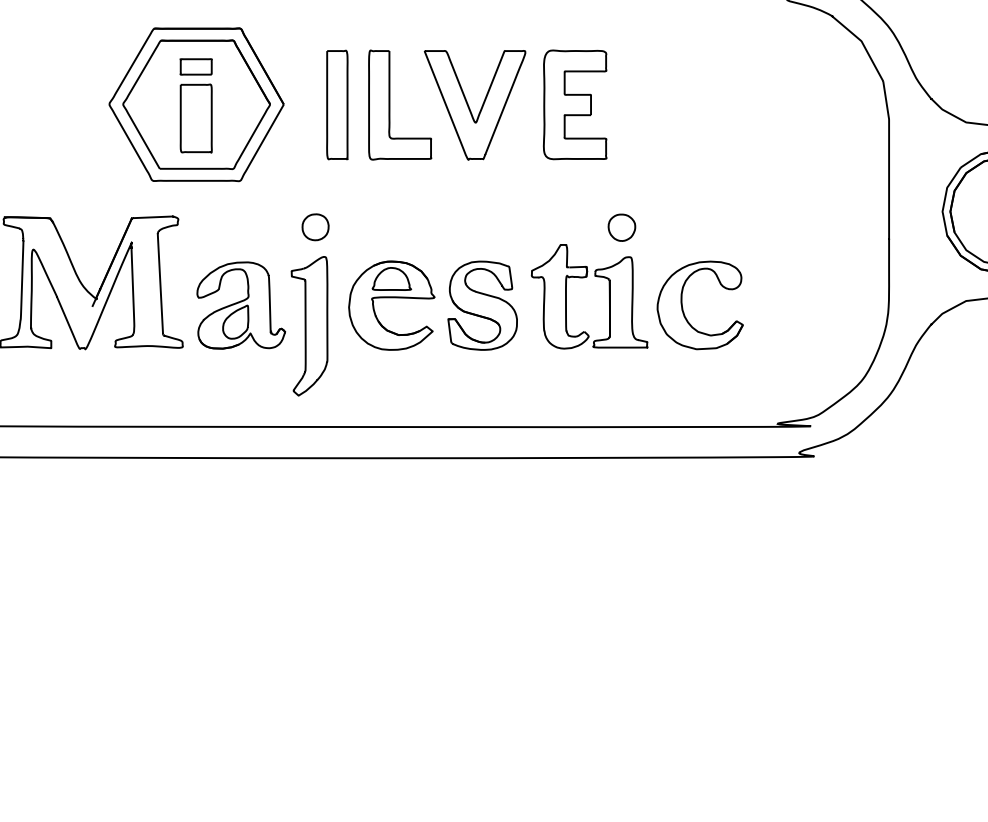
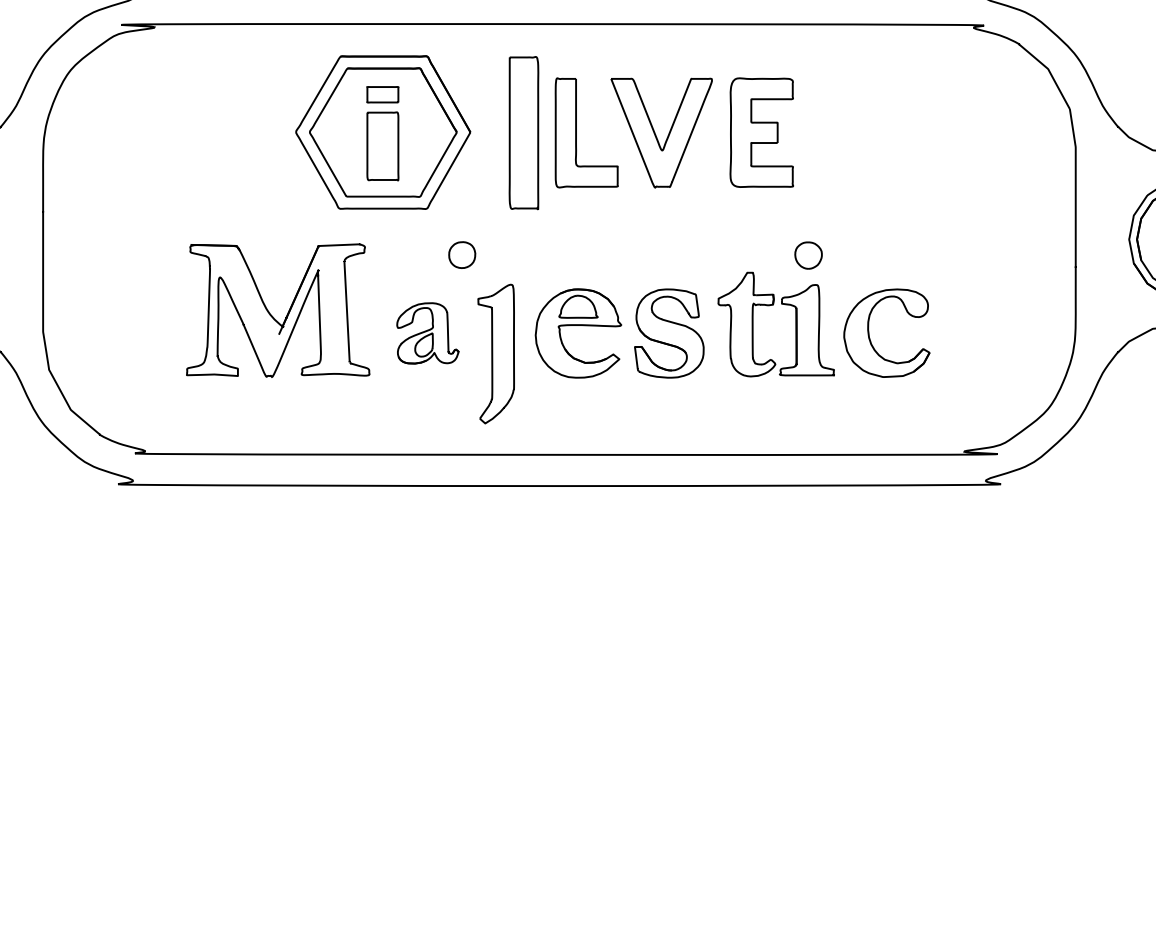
part: (336, 104) -> (523, 132), size x1.4
part: (315, 226) -> (462, 254), moved
part: (240, 305) -> (427, 333), size x0.7

